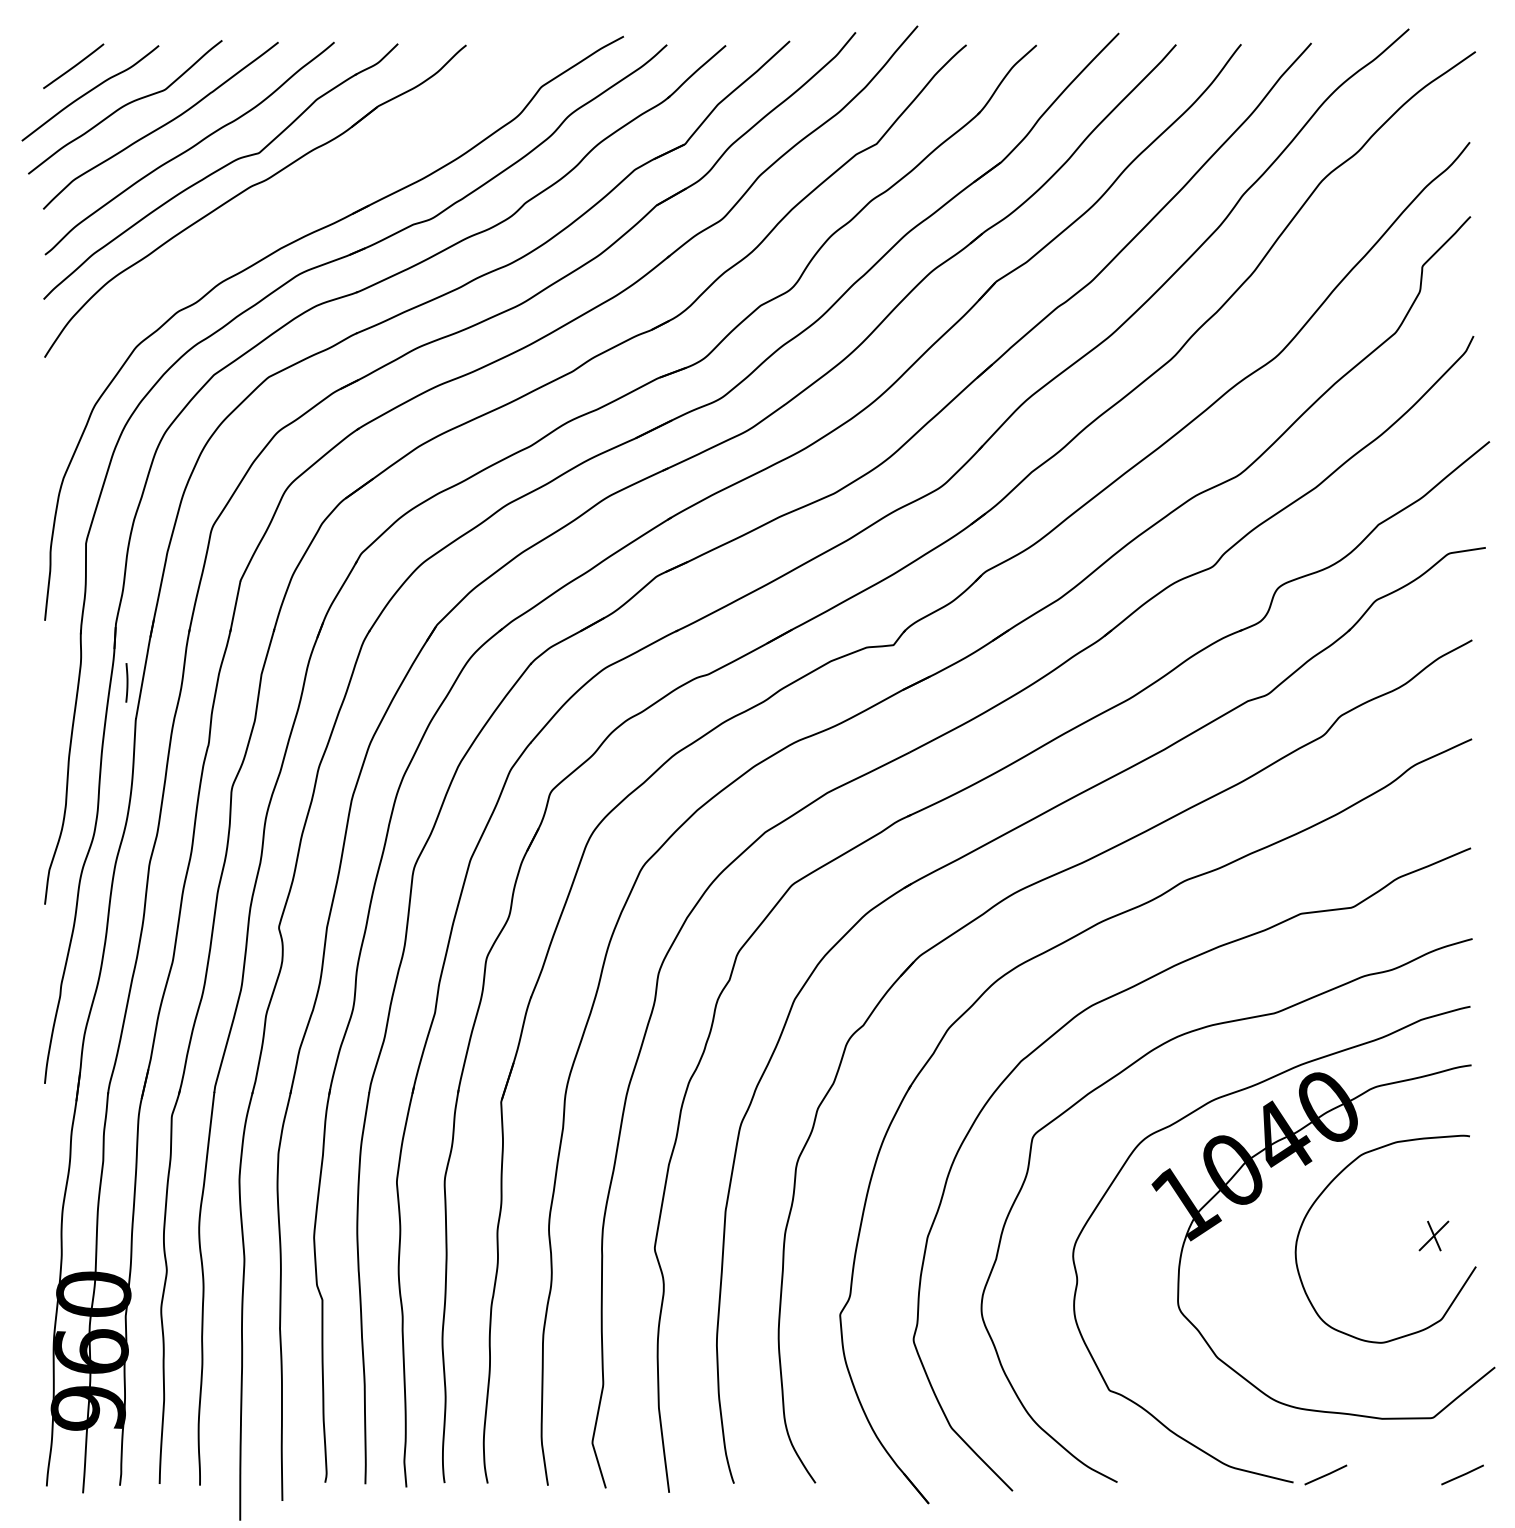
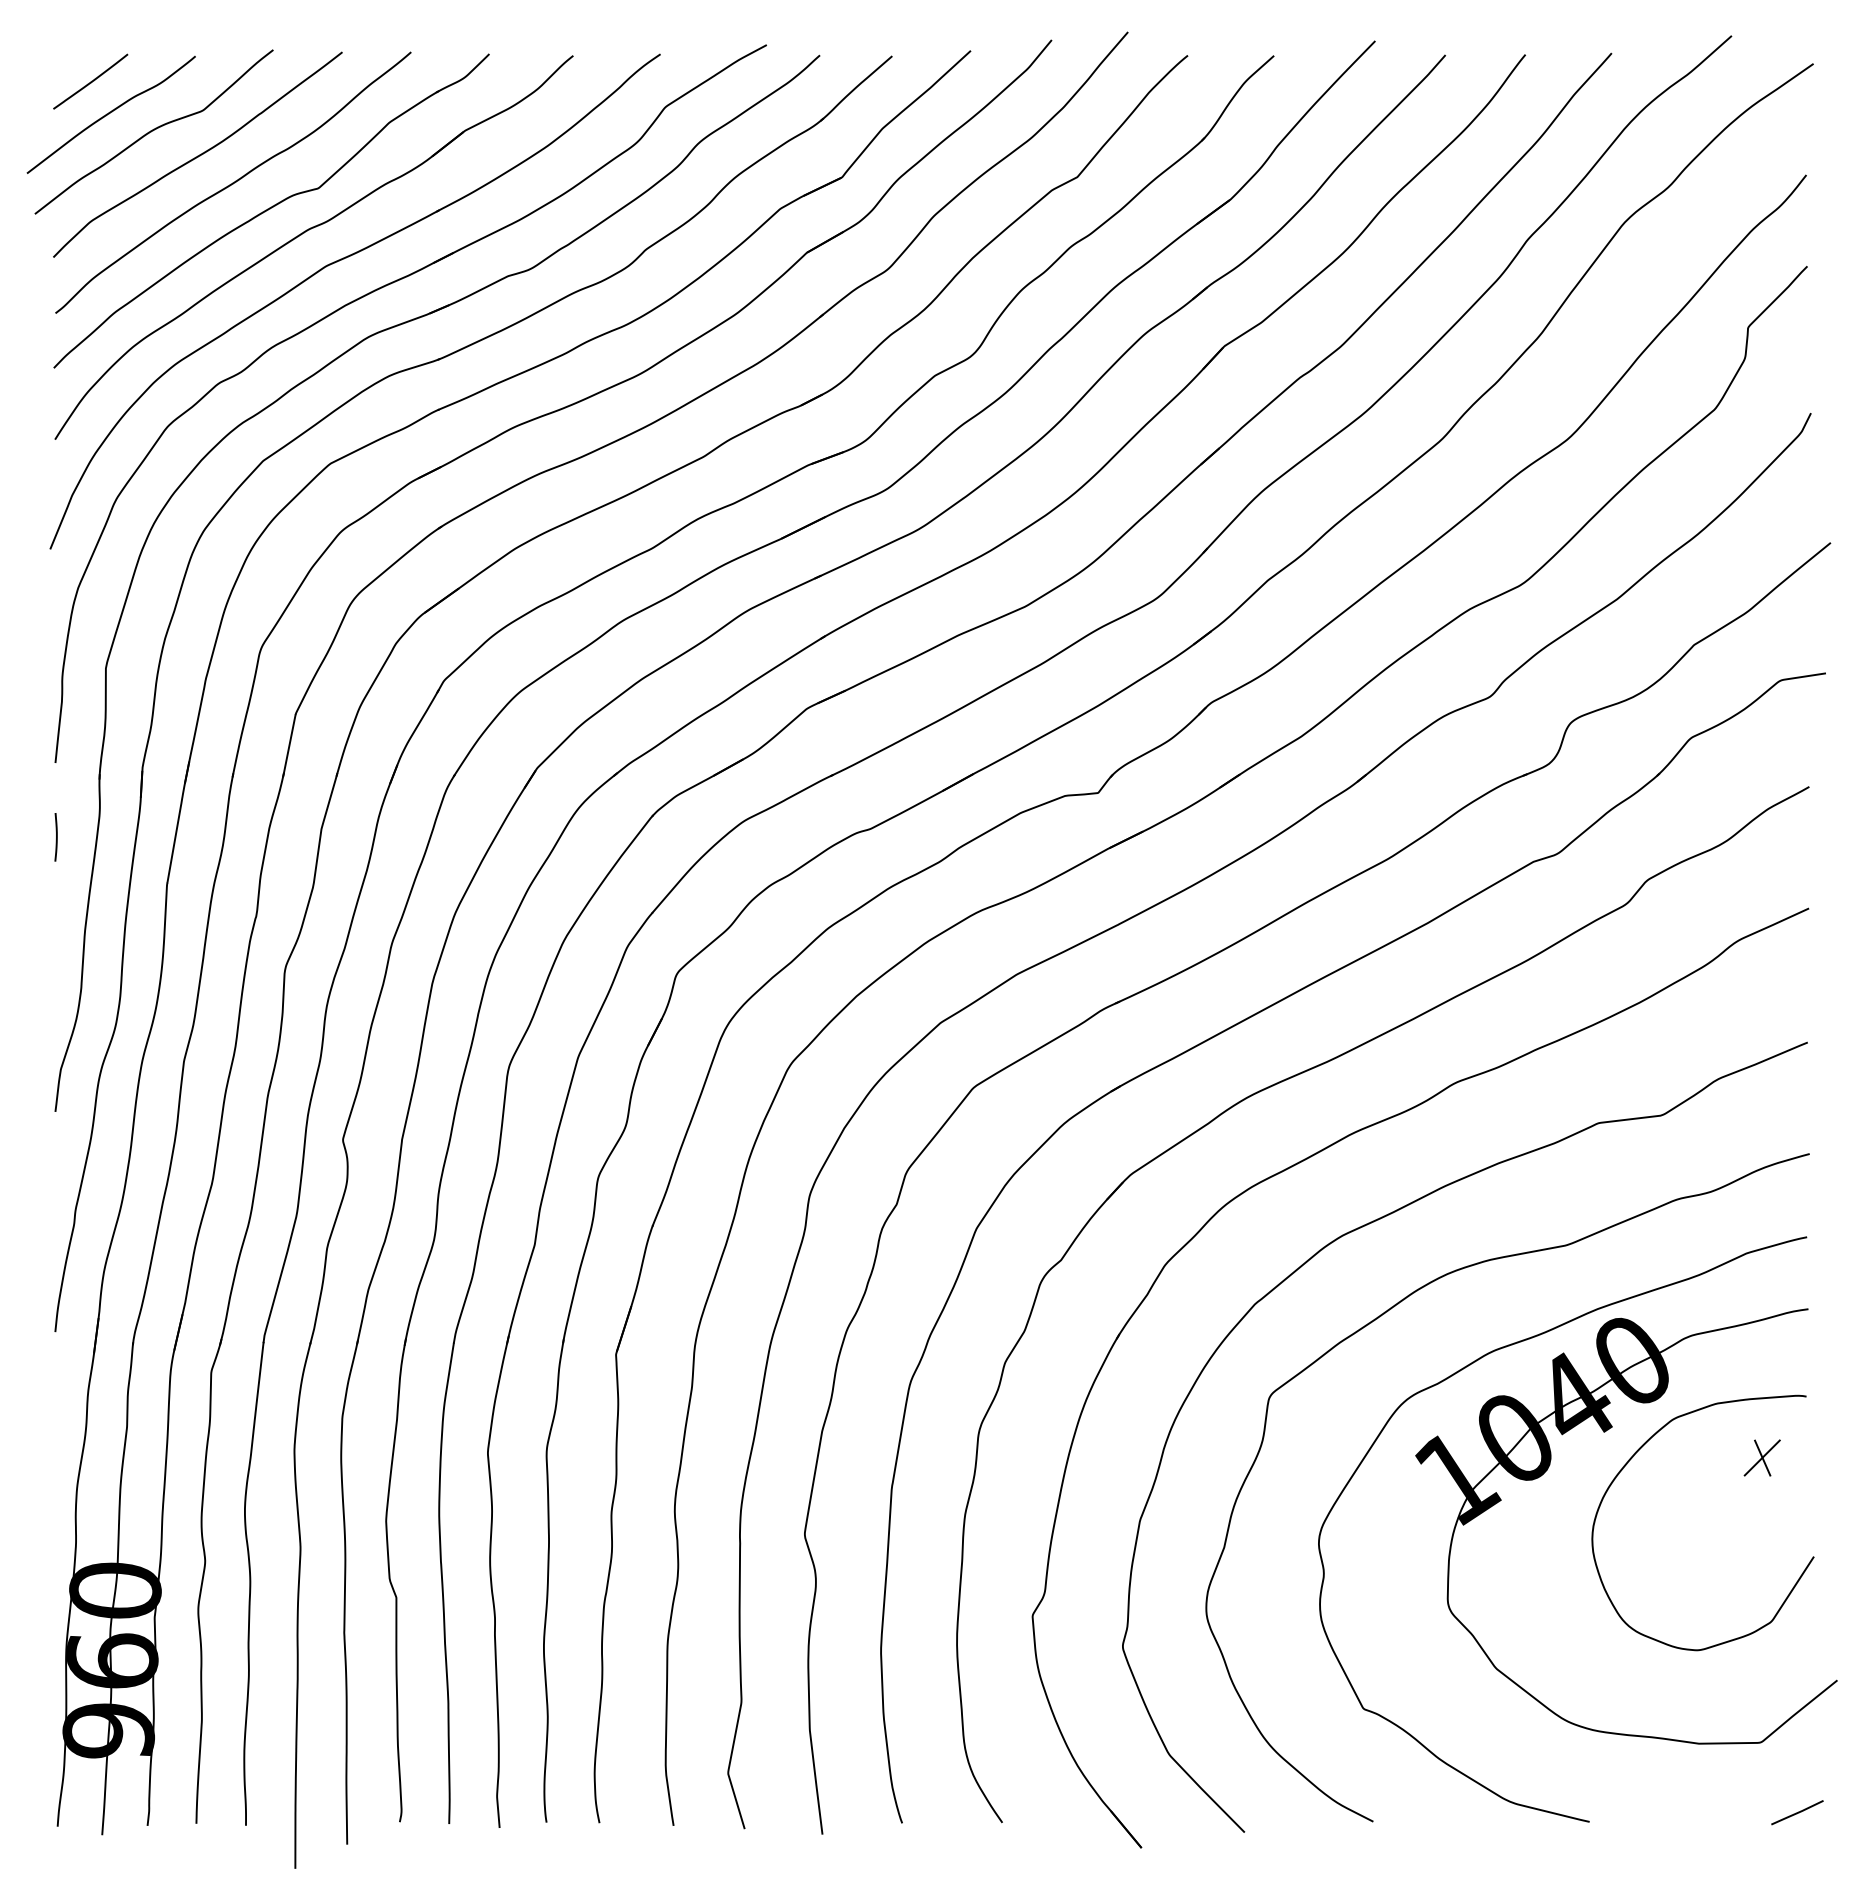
part: (274, 213) -> (337, 262), added
line: (127, 683) -> (56, 837), moved
part: (1433, 1235) -> (1761, 1457), moved
line: (1325, 1474) -> (1629, 1812), removed

